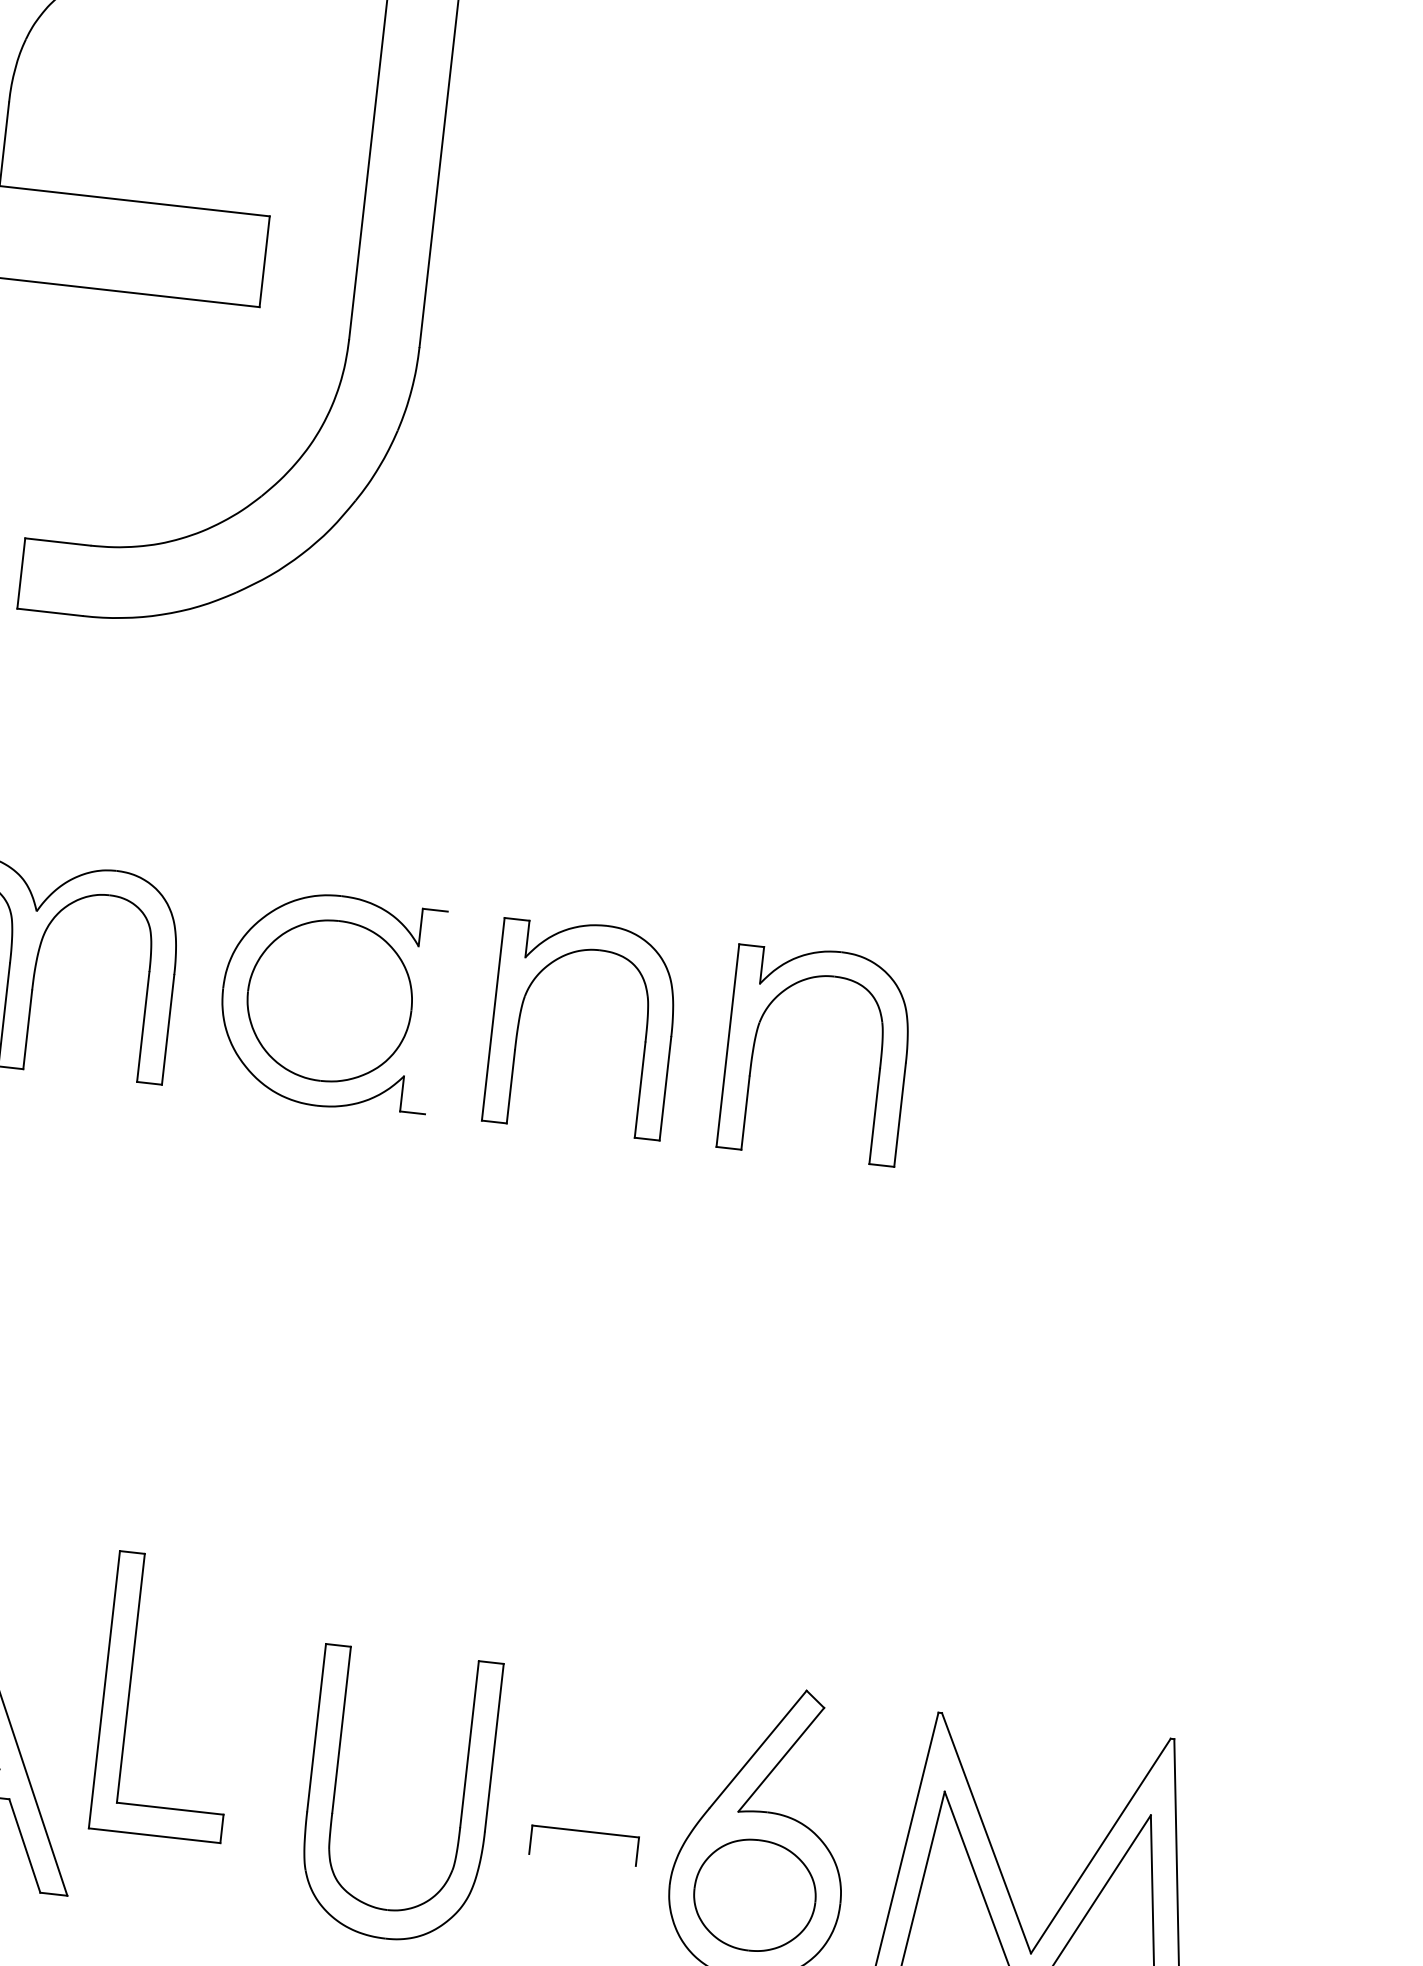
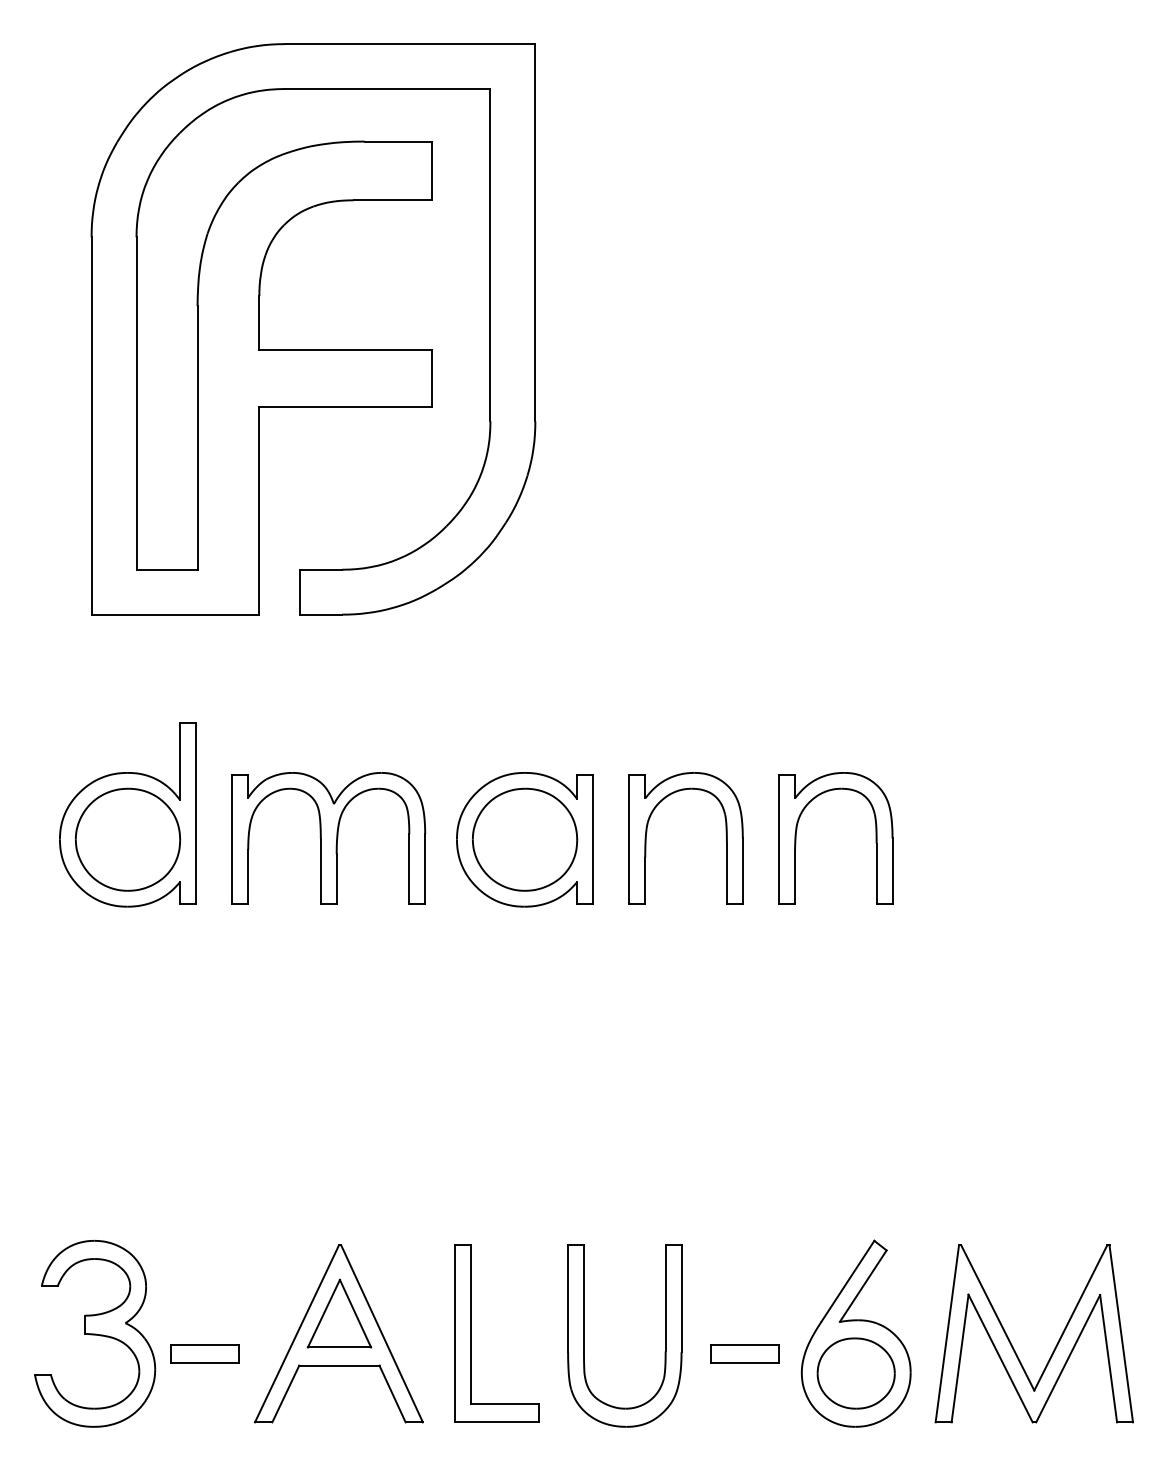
line: (437, 1012) -> (593, 839), added
part: (130, 1692) -> (471, 1333), moved
line: (583, 1860) -> (745, 1363), added

